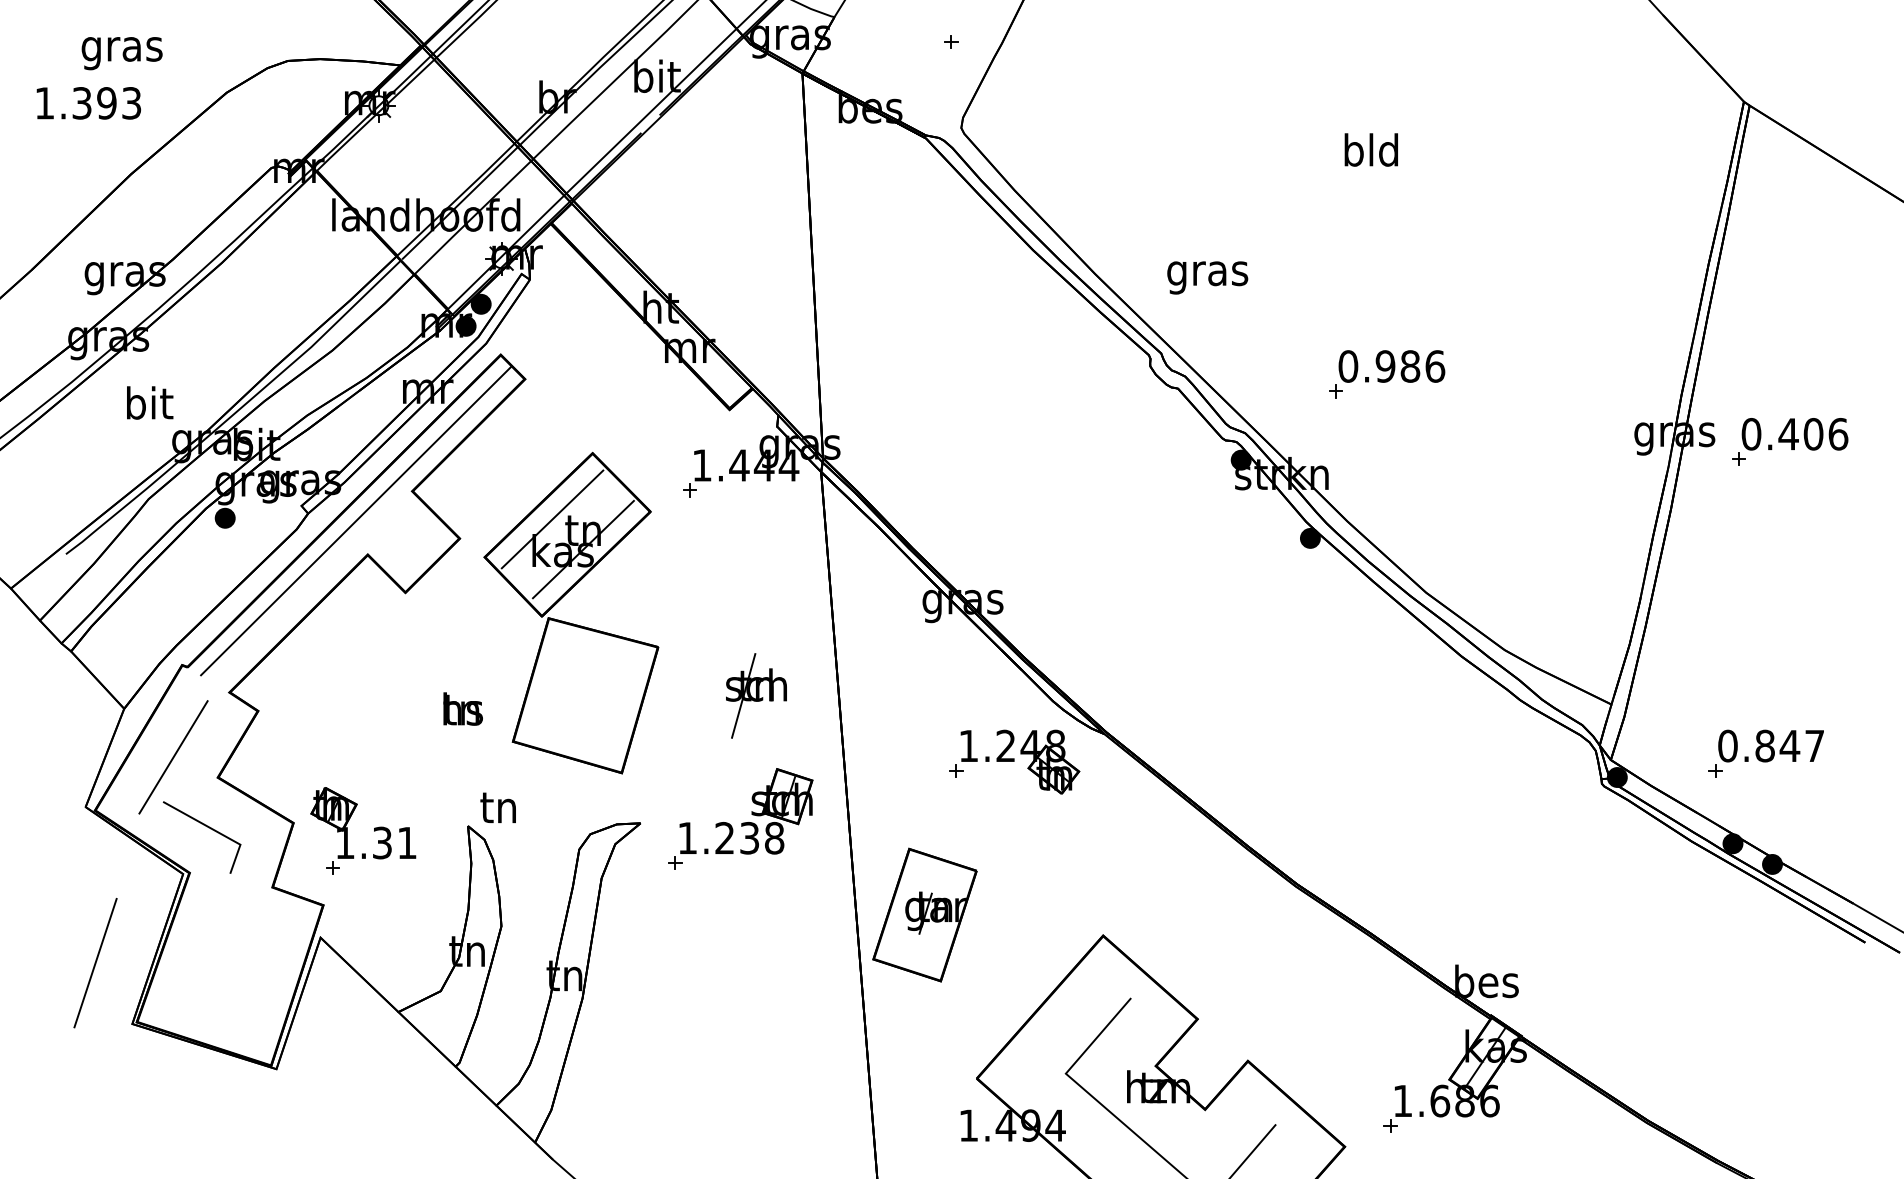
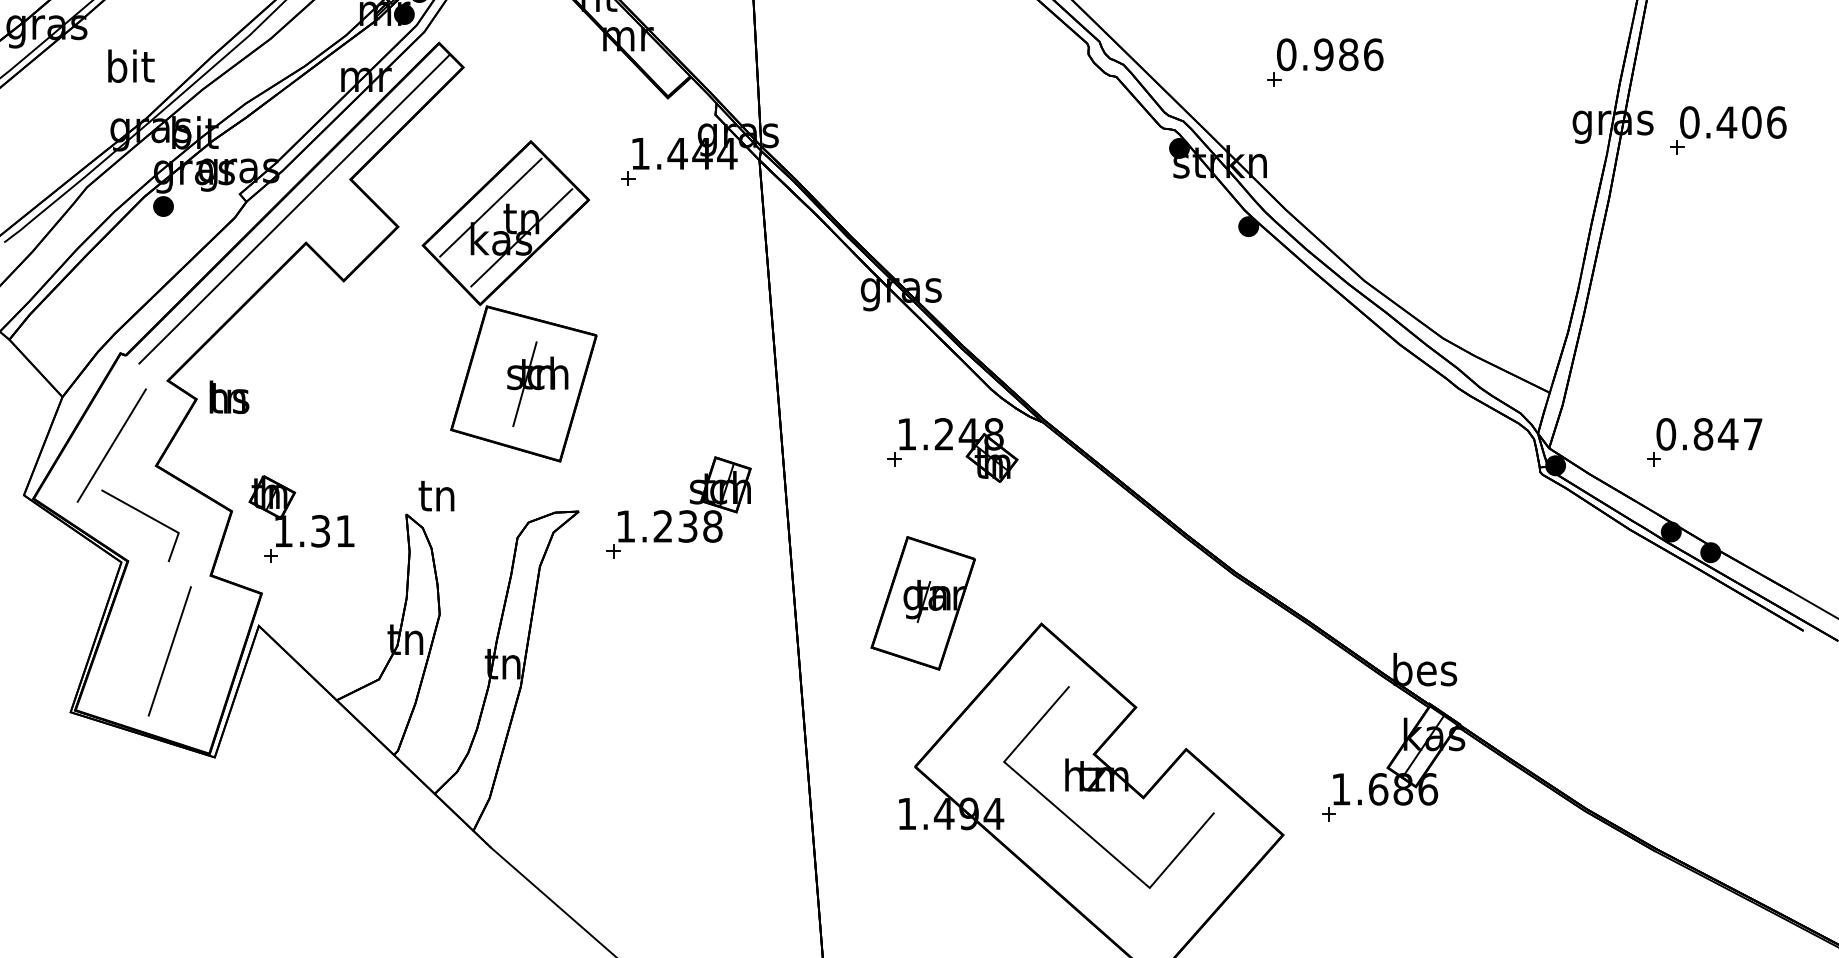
text: (150, 402) -> (131, 65), moved
part: (756, 695) -> (537, 383), moved
text: (462, 708) -> (228, 396), moved
part: (924, 914) -> (922, 602), moved
line: (95, 963) -> (169, 651), moved

